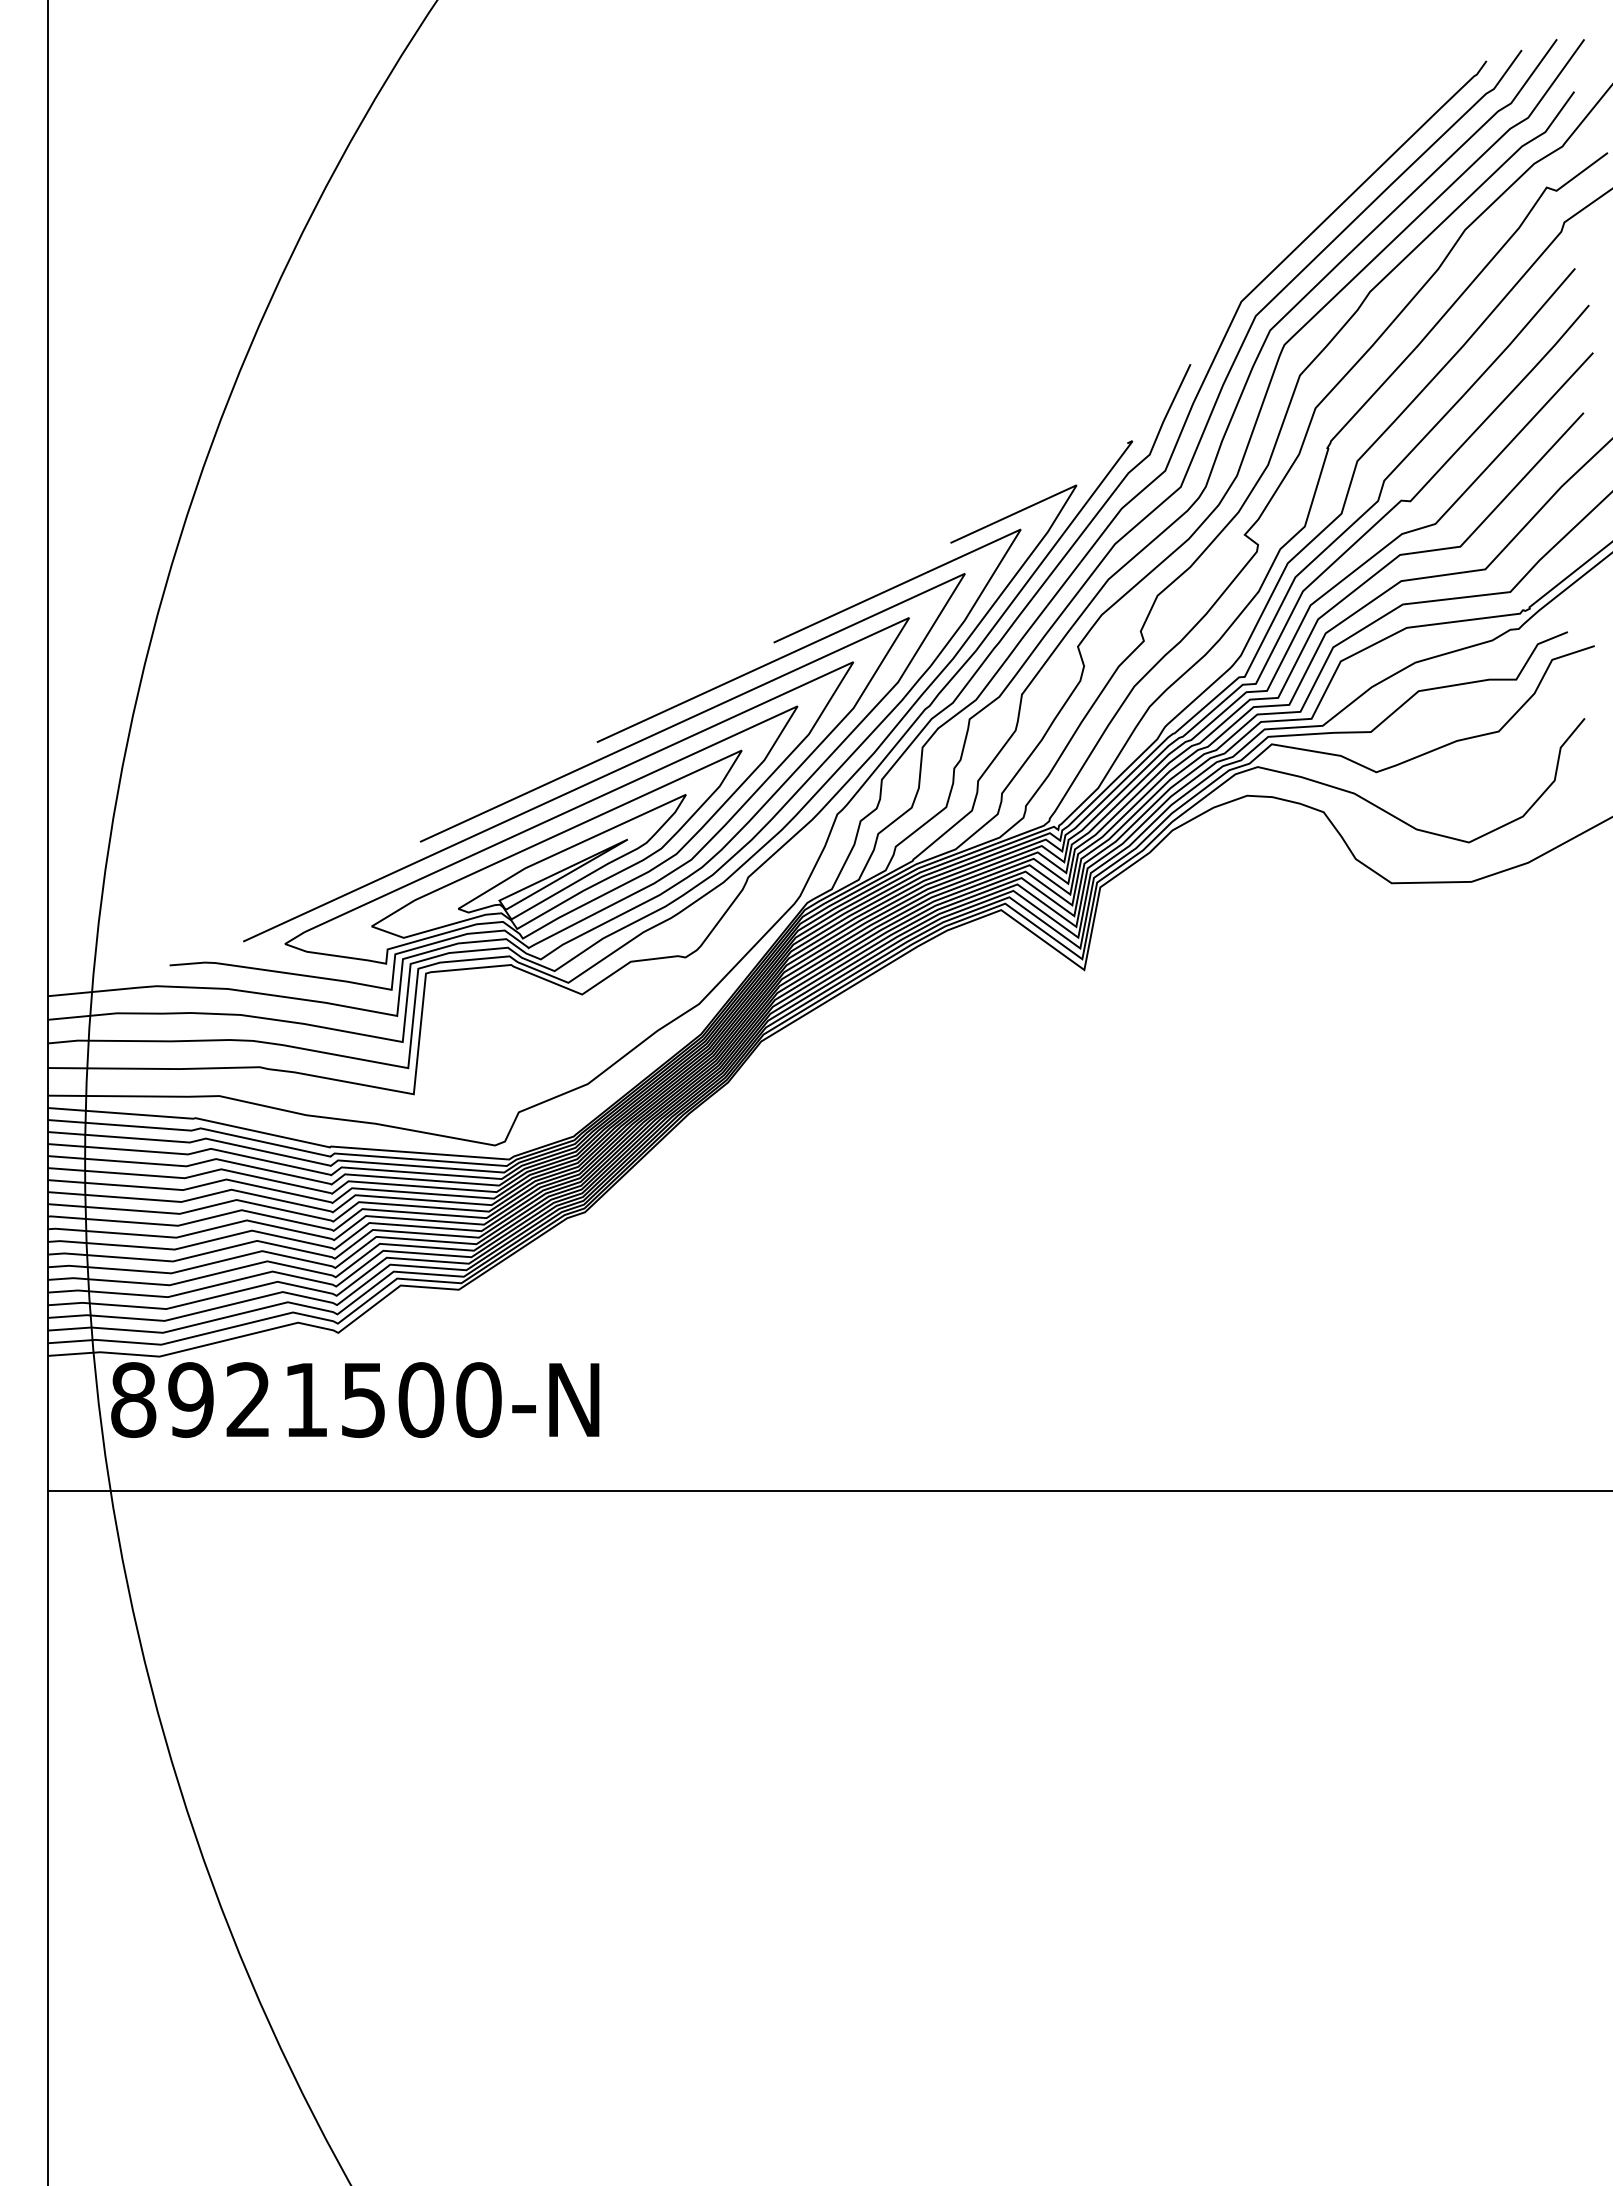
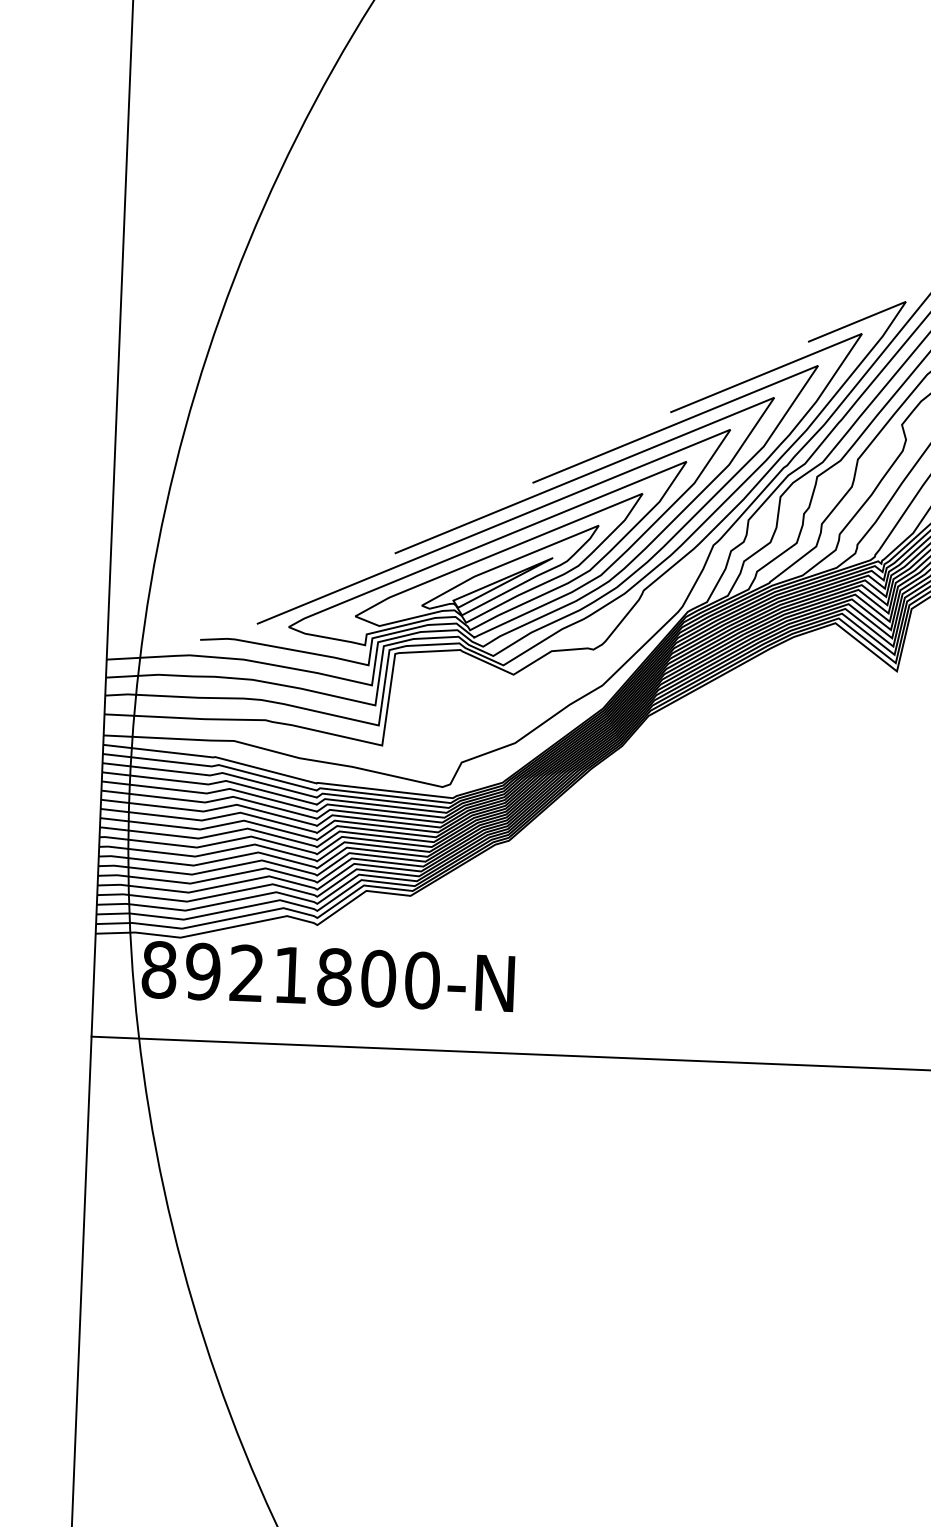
text: (363, 1400) -> (334, 977), 8921500-N -> 8921800-N

